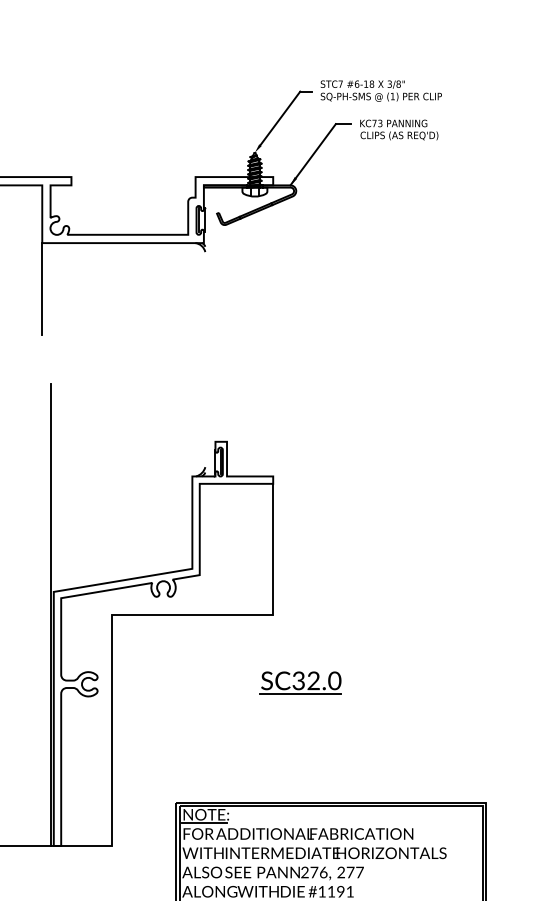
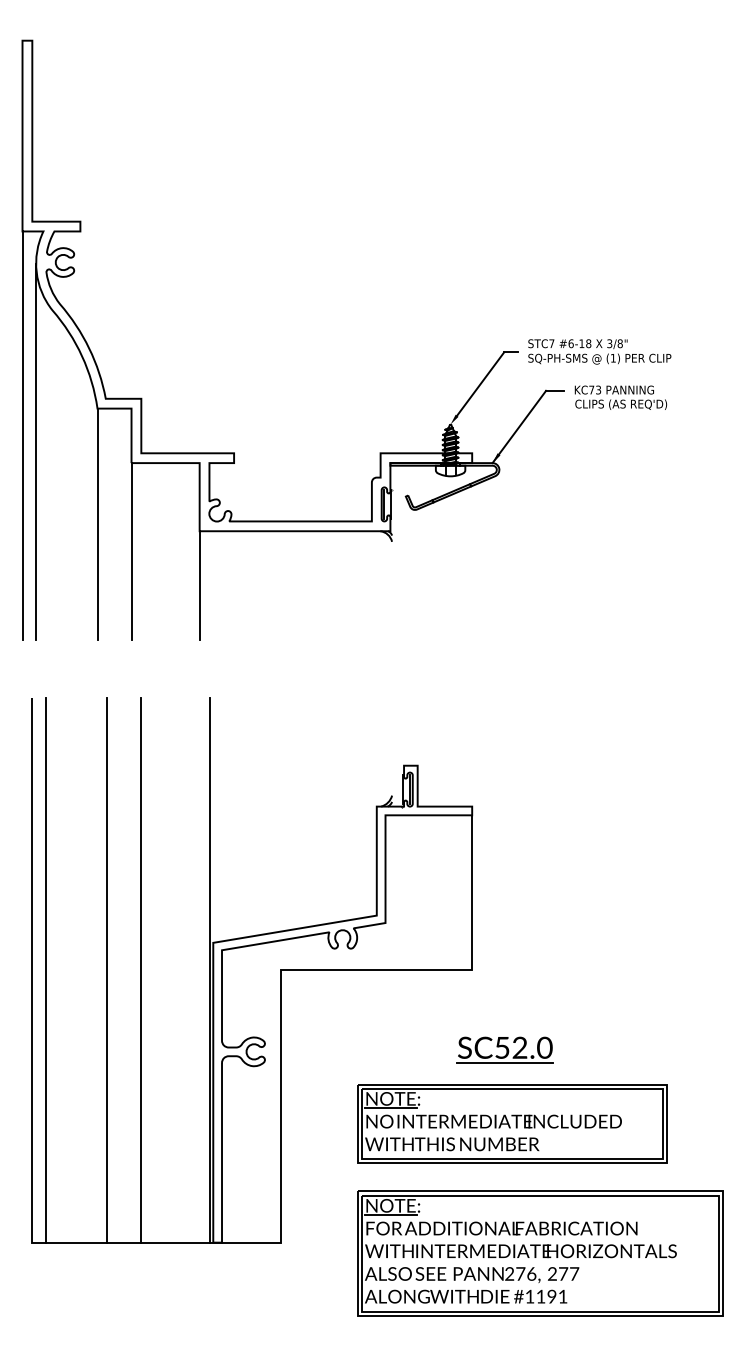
text: (298, 680) -> (502, 1047), SC32.0 -> SC52.0
part: (307, 744) -> (512, 1123), added

